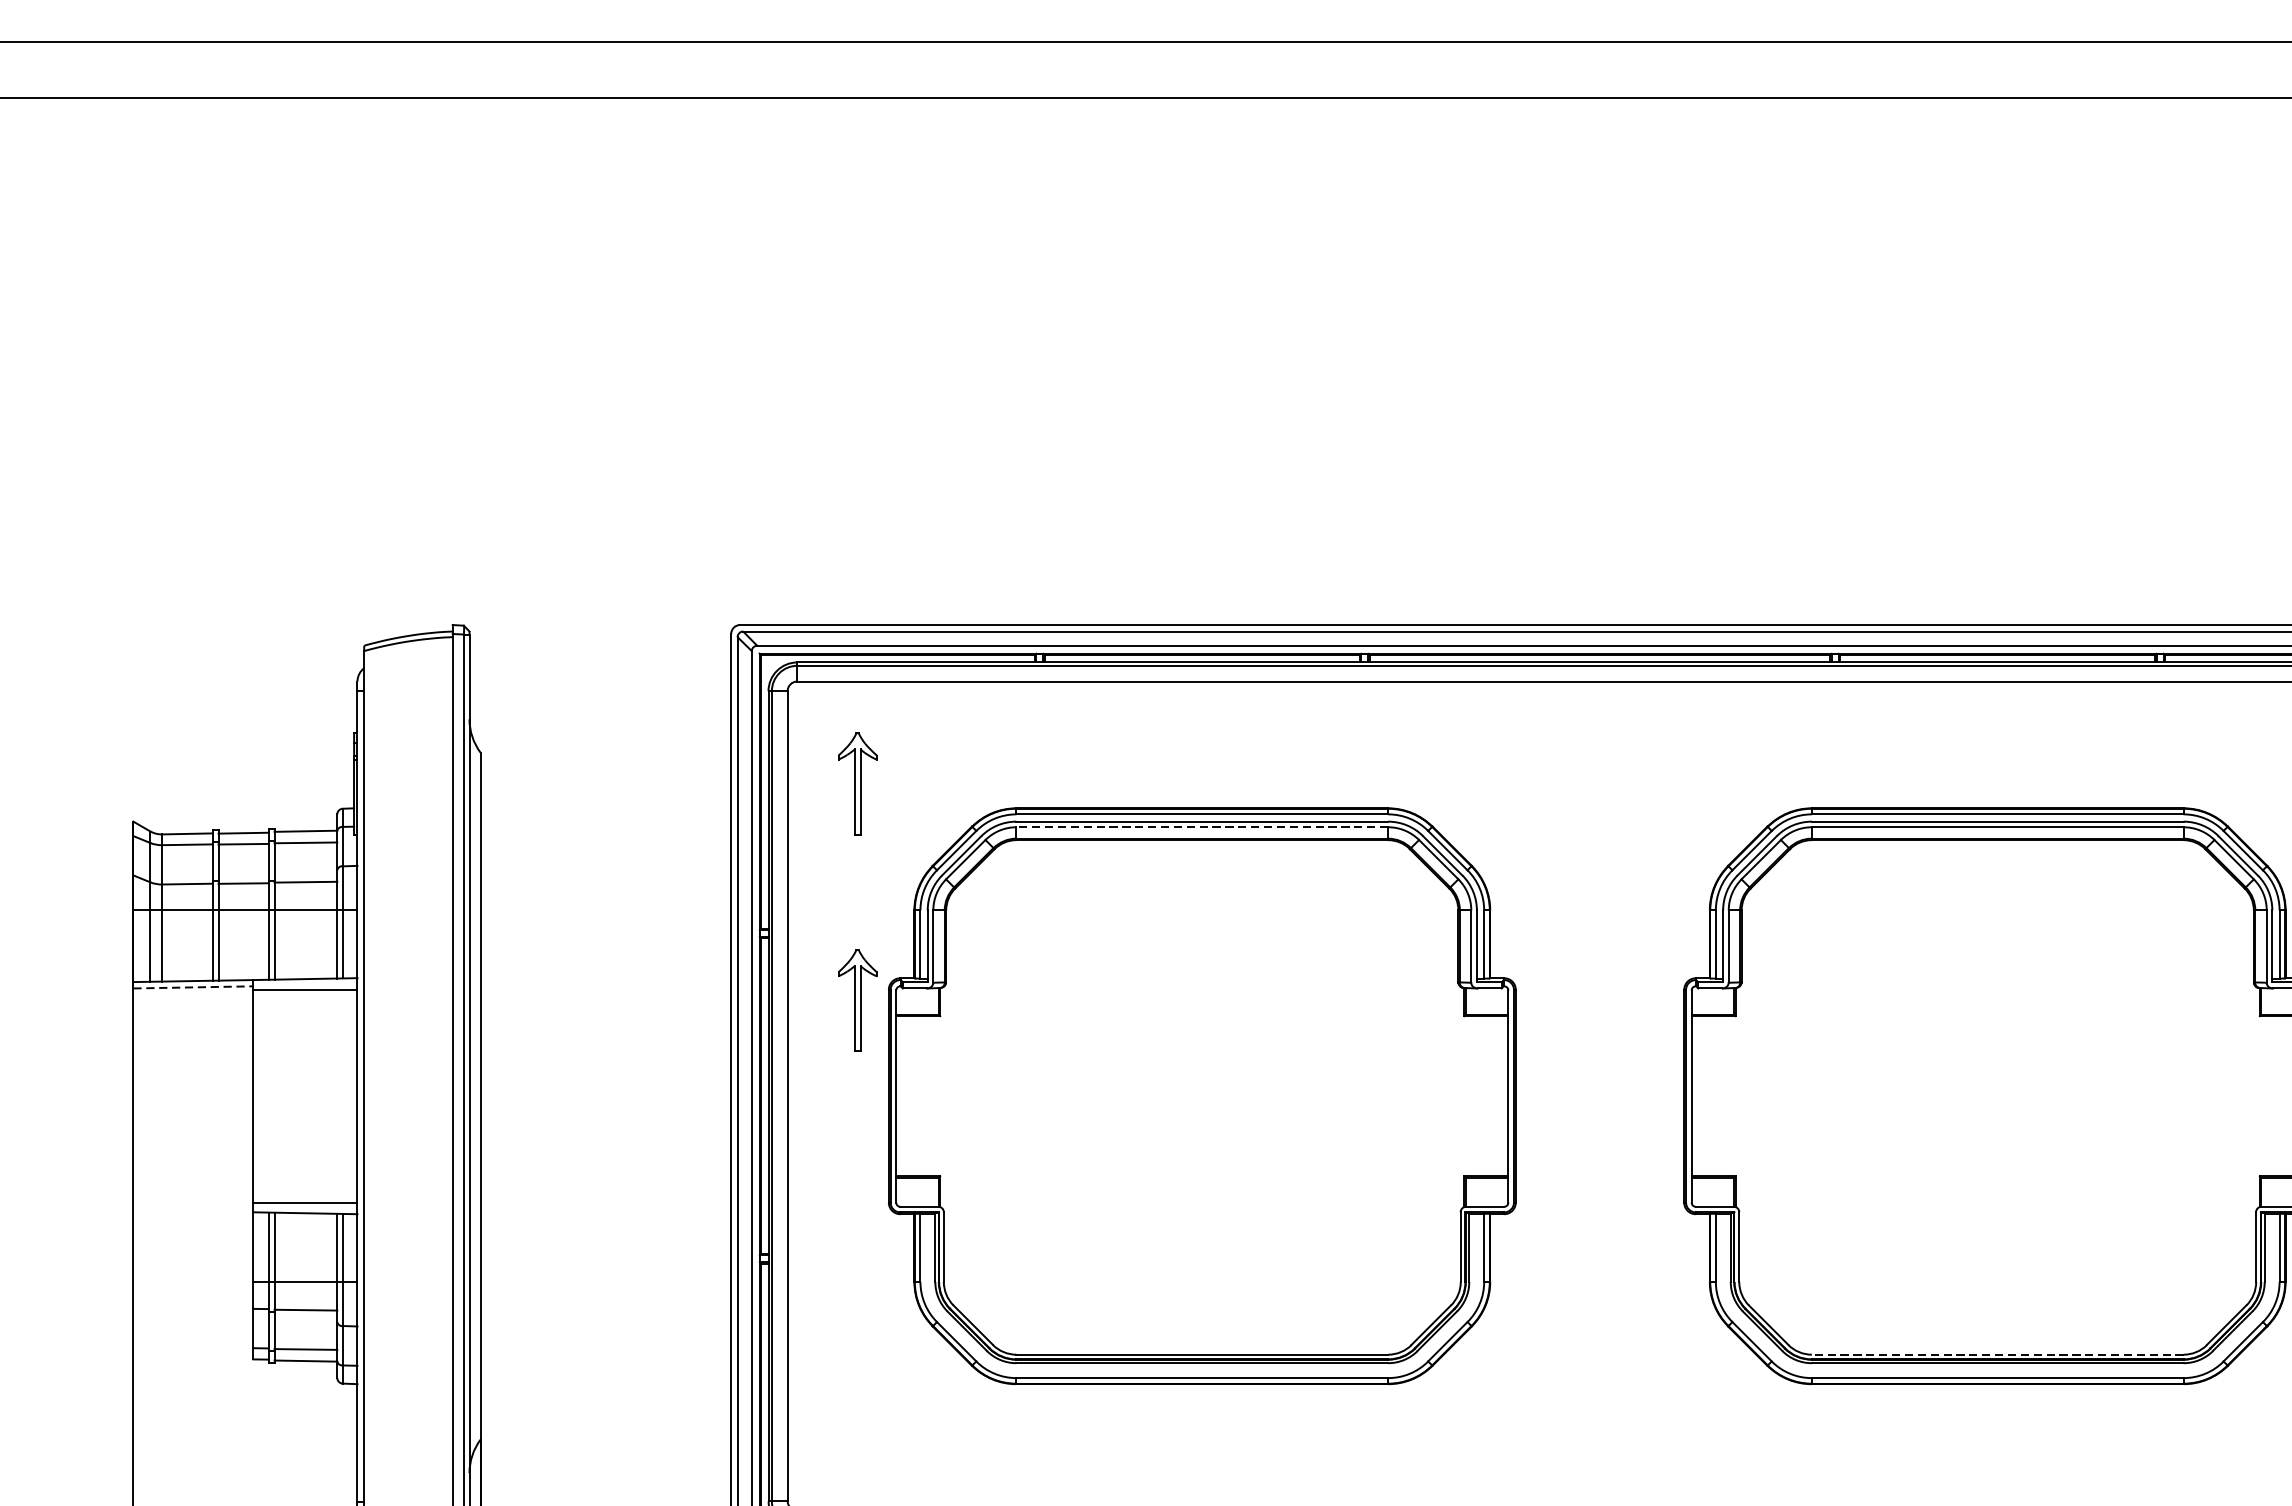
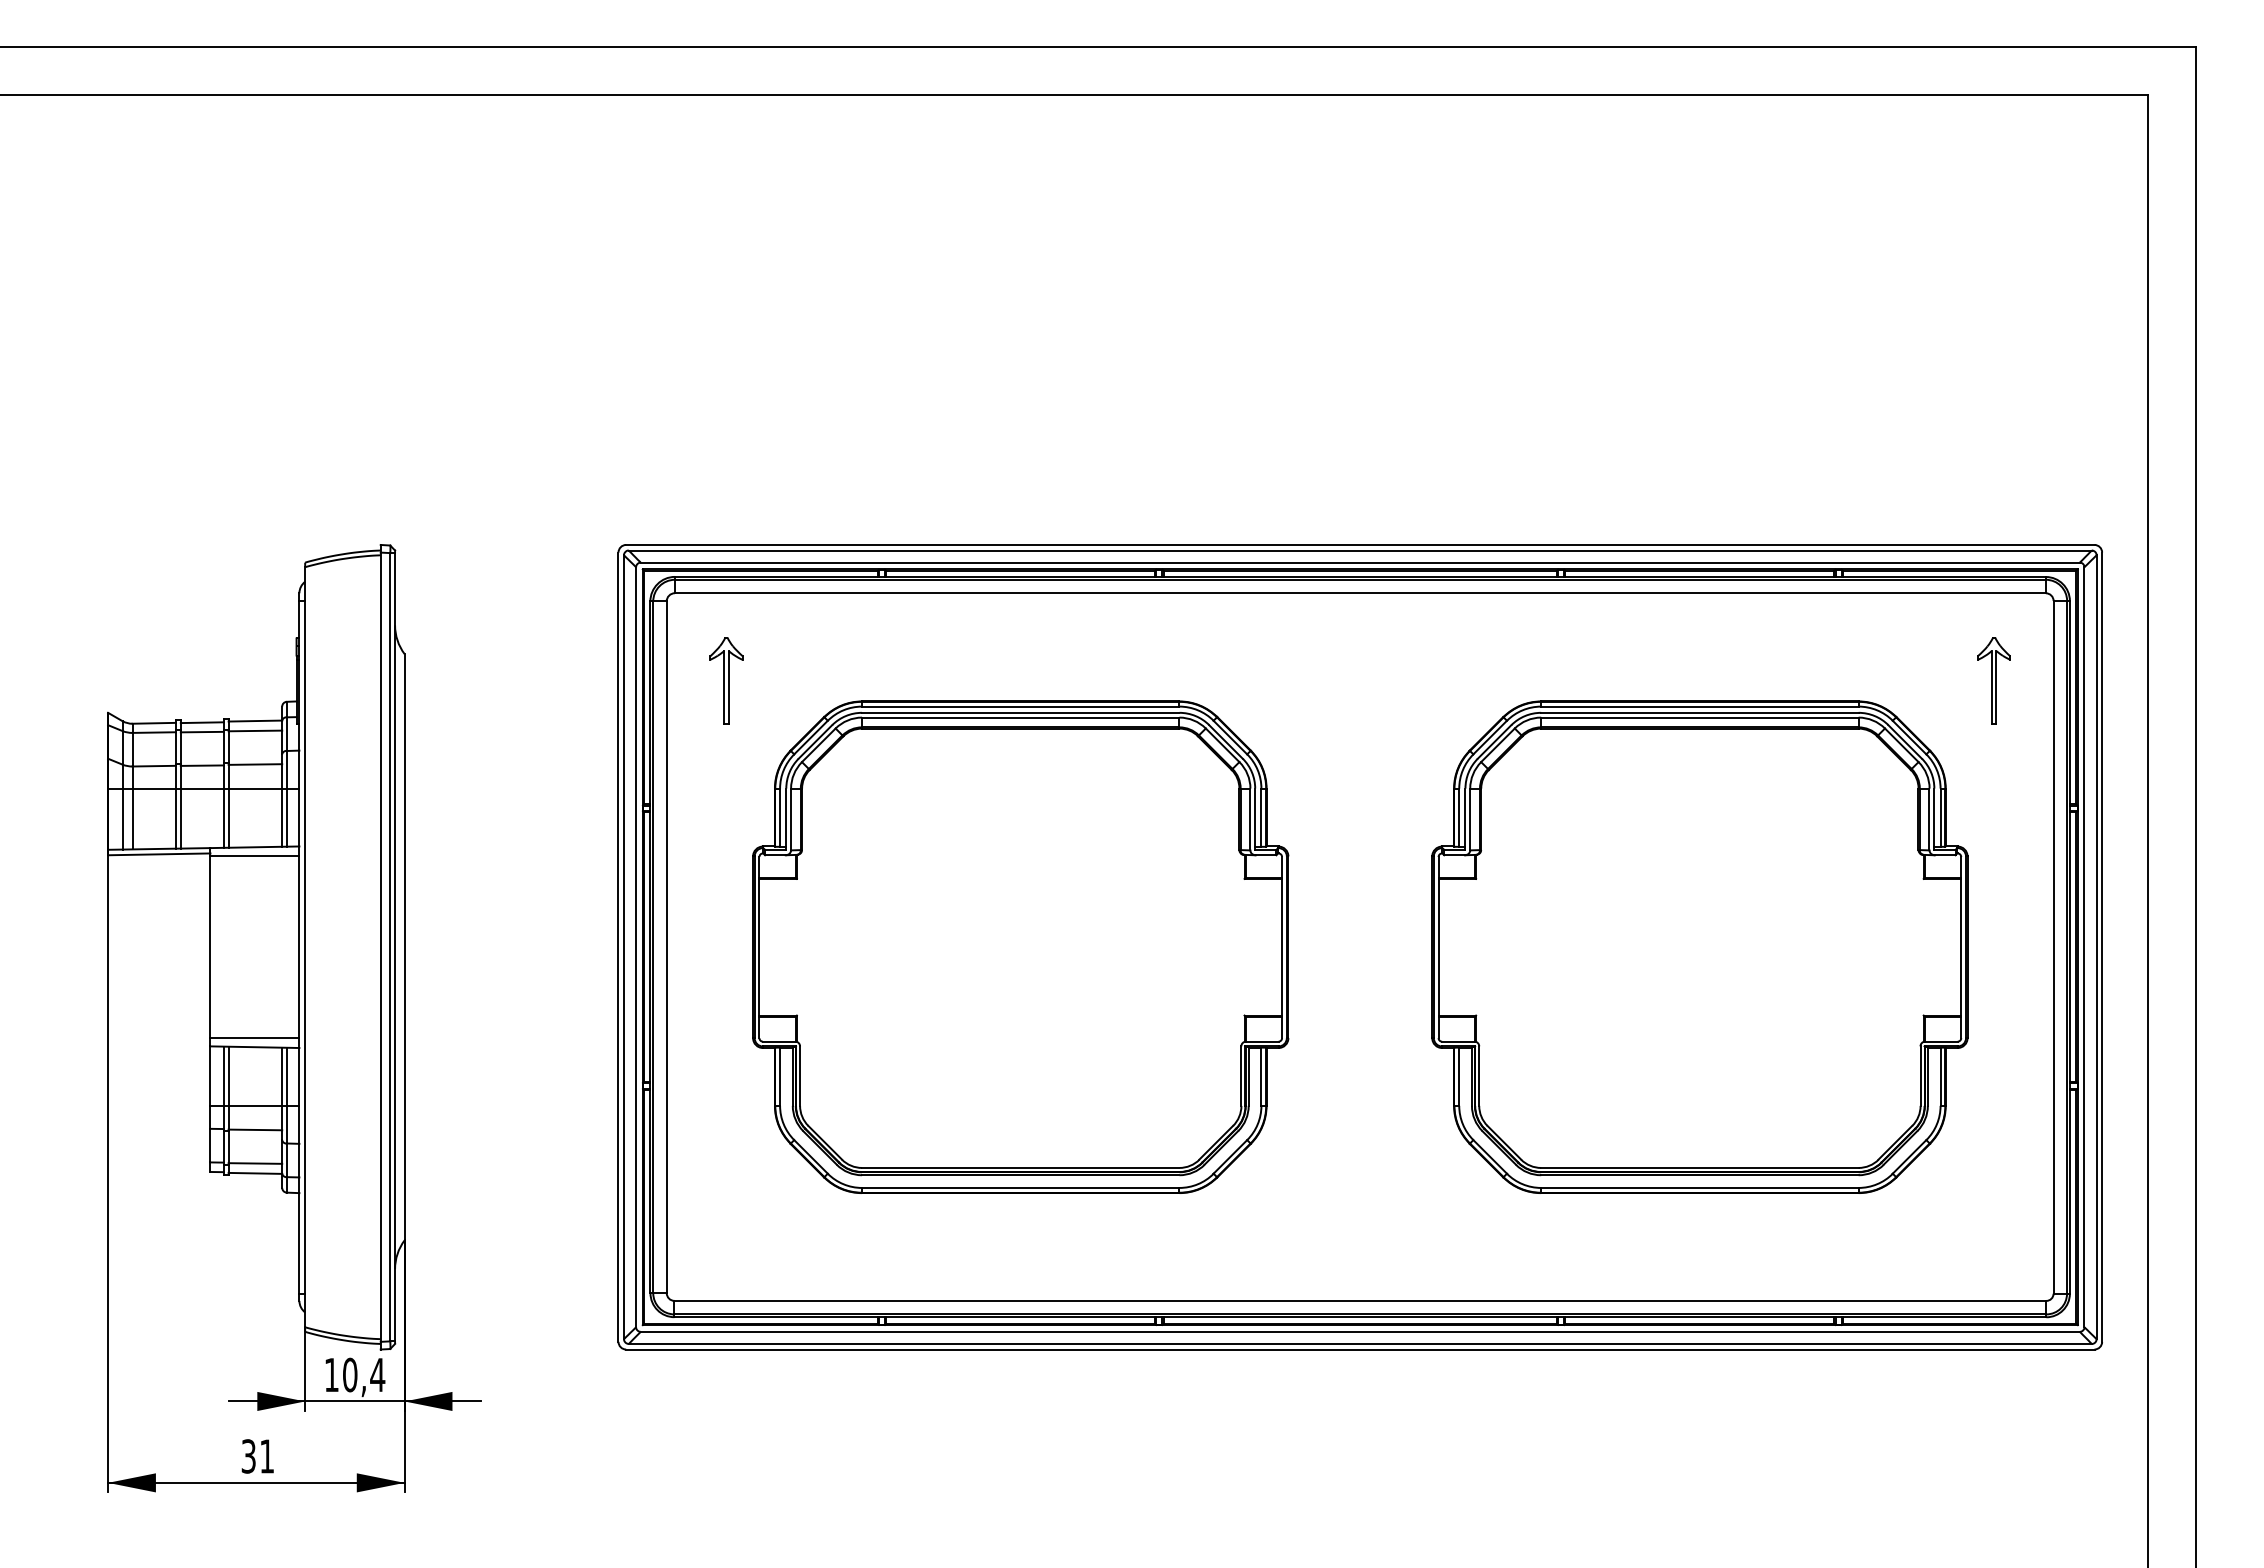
line: (1202, 827) -> (1020, 717), dashed -> solid
line: (193, 987) -> (159, 854), dashed -> solid
part: (857, 1000) -> (726, 865), removed
line: (1997, 1354) -> (1699, 1167), dashed -> solid

